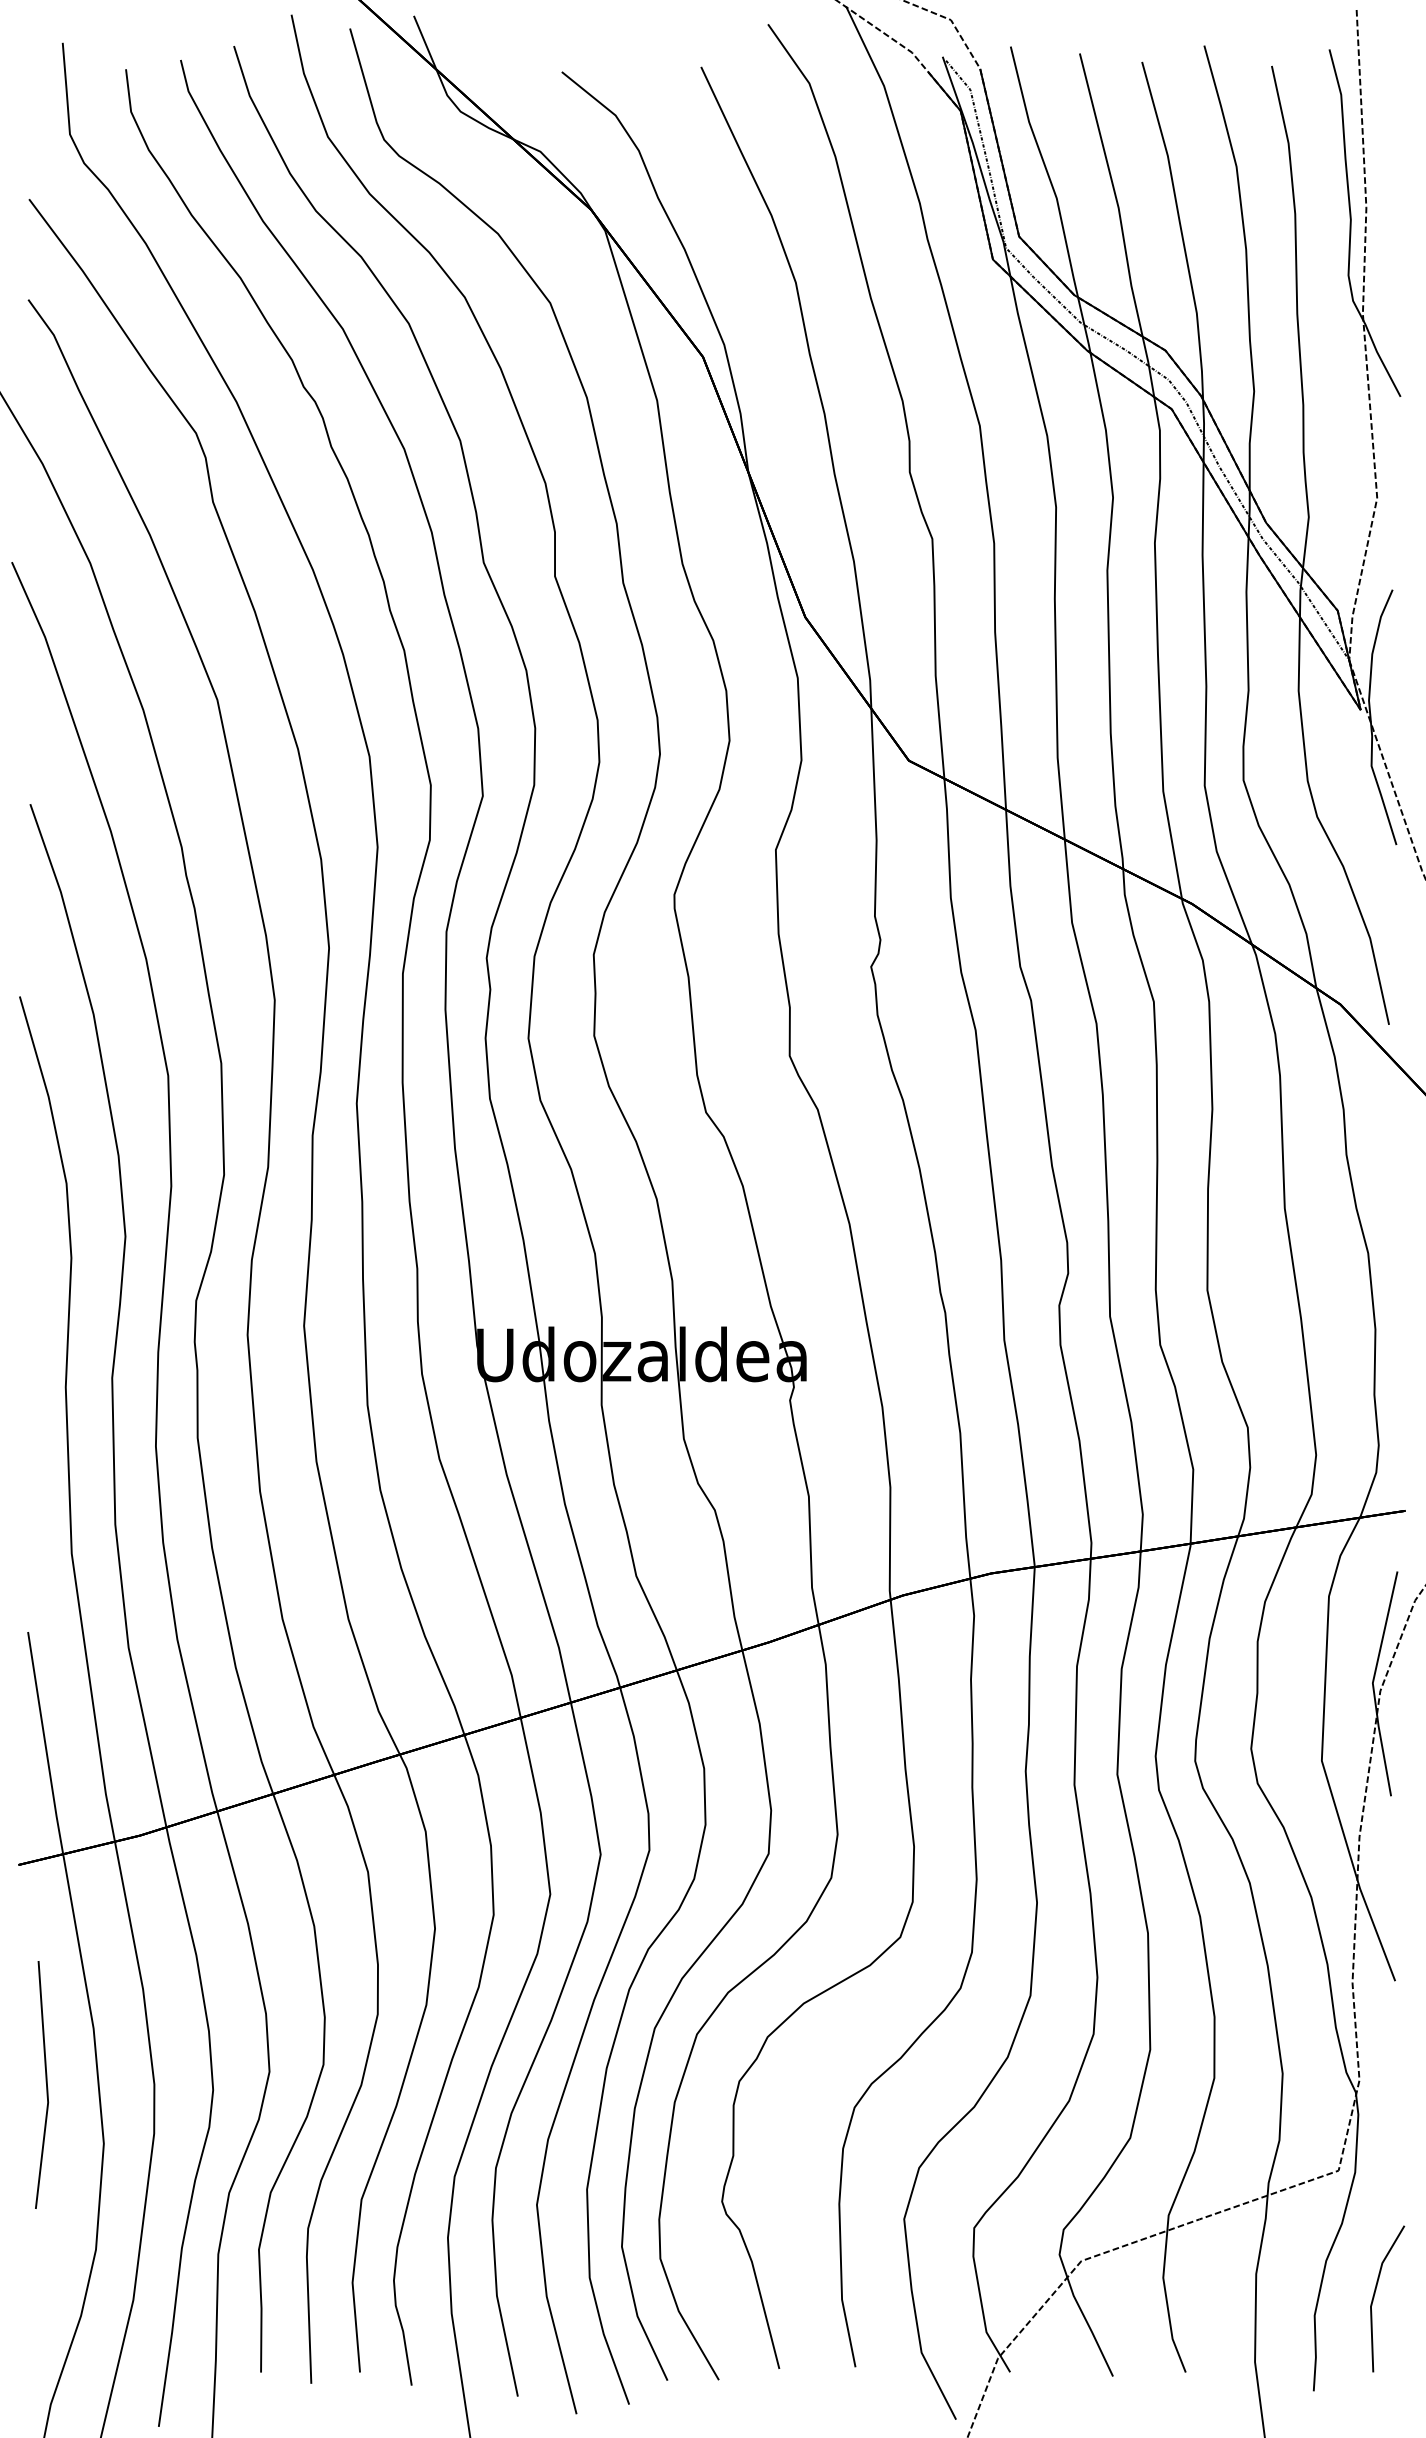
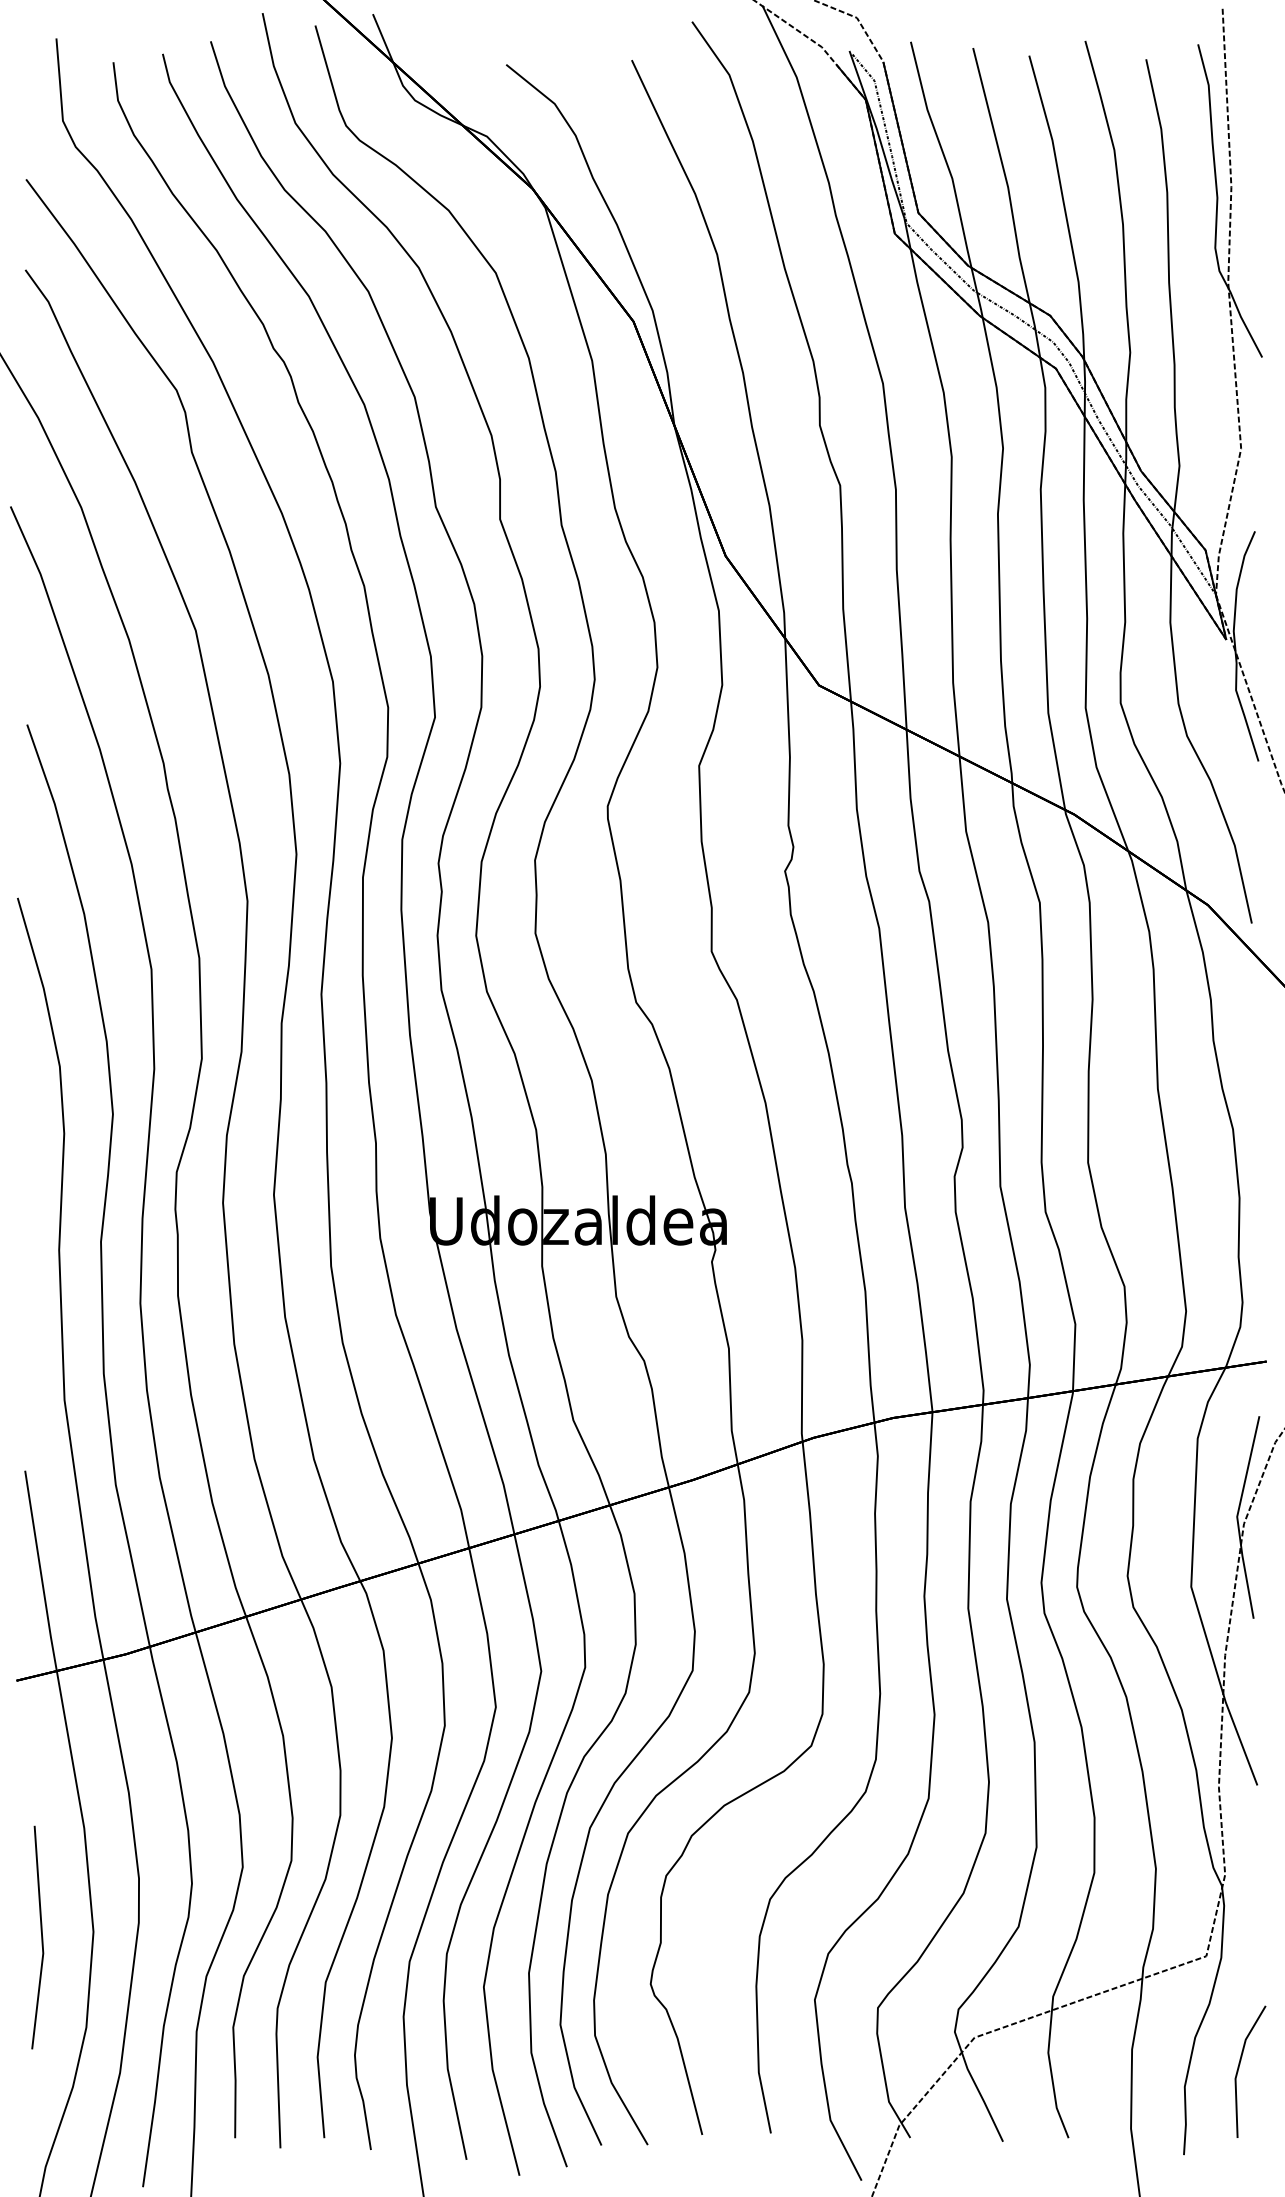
line: (45, 2082) -> (40, 1935), moved

